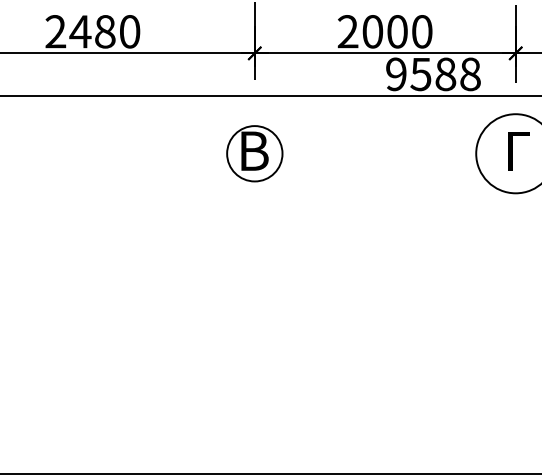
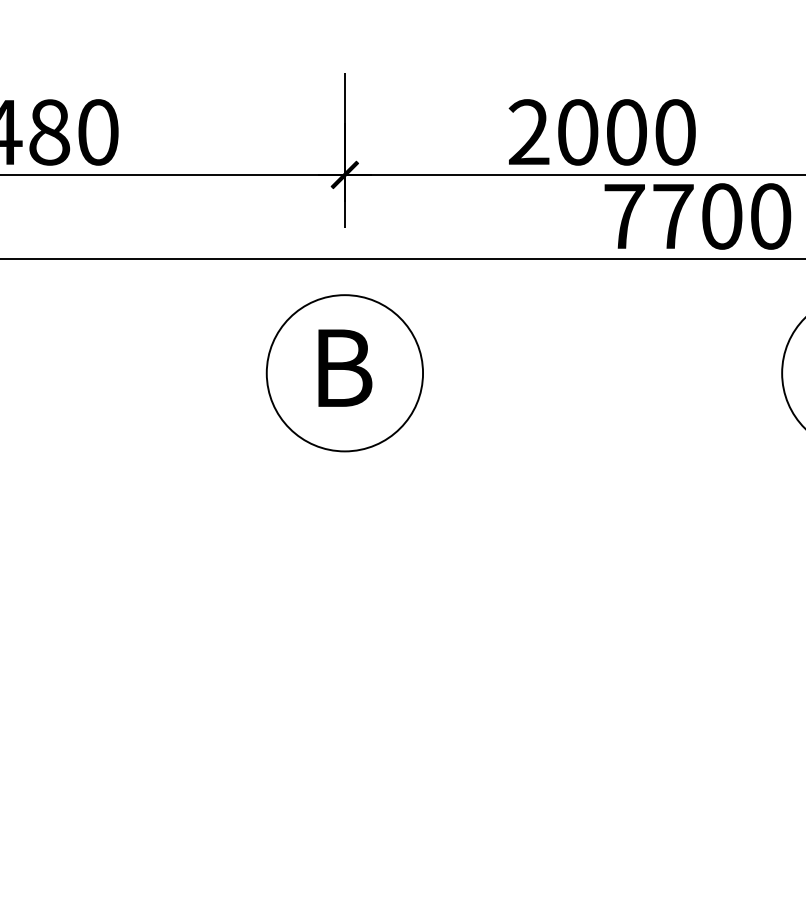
text: (433, 74) -> (697, 216), 9588 -> 7700
circle: (254, 153) -> (344, 372), size x1.43

